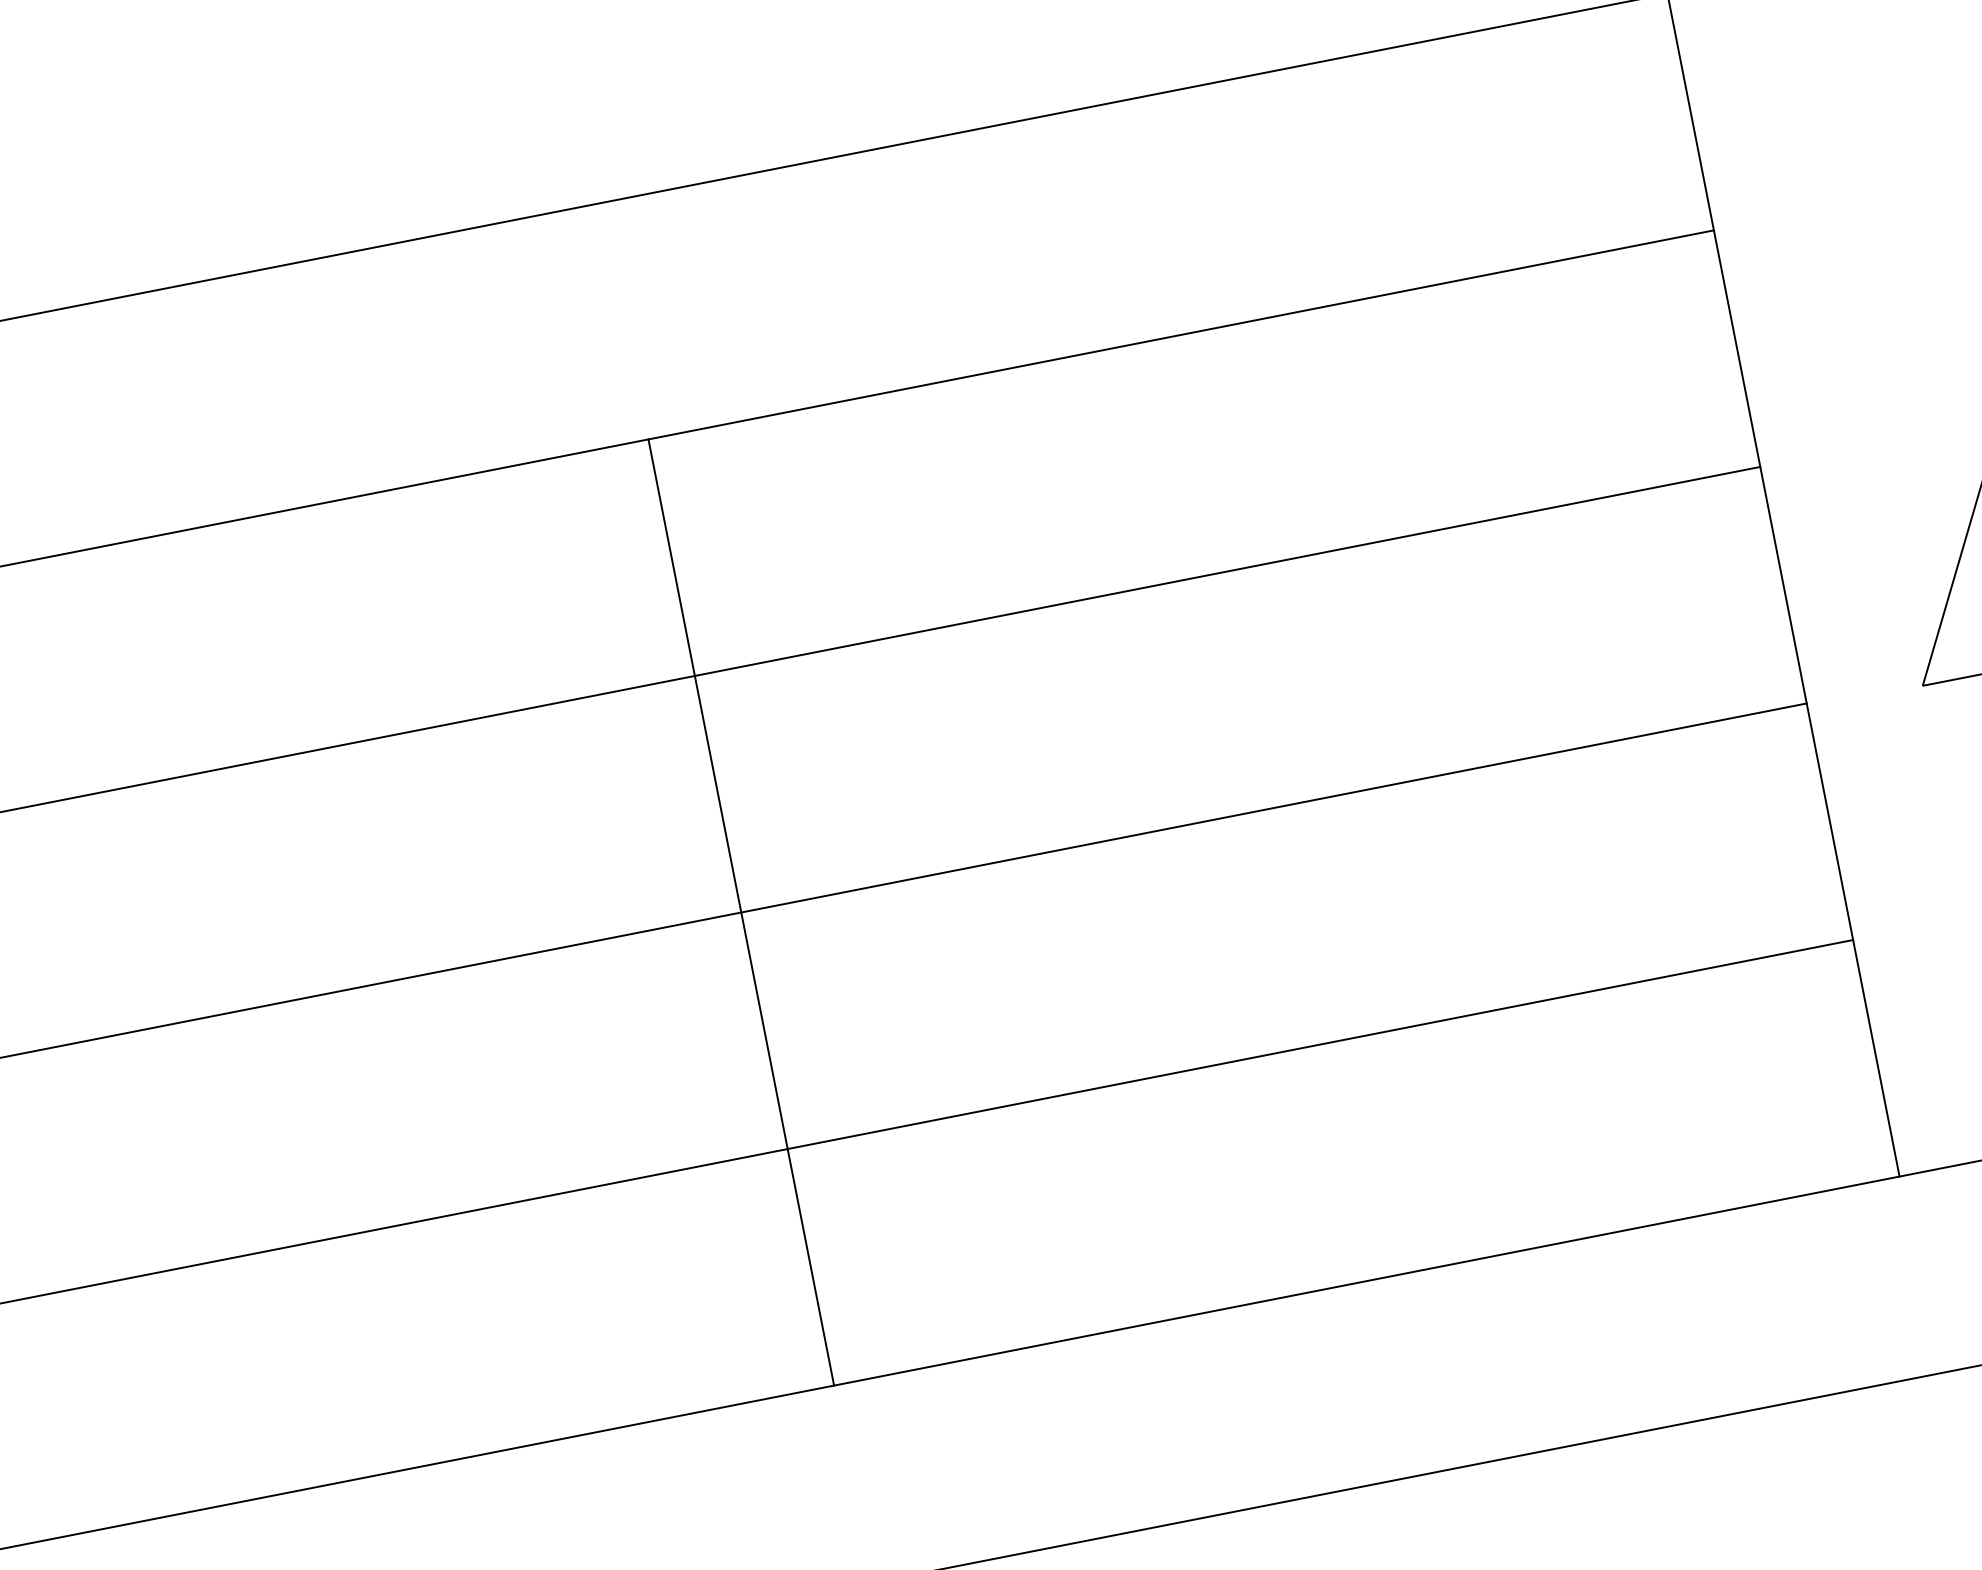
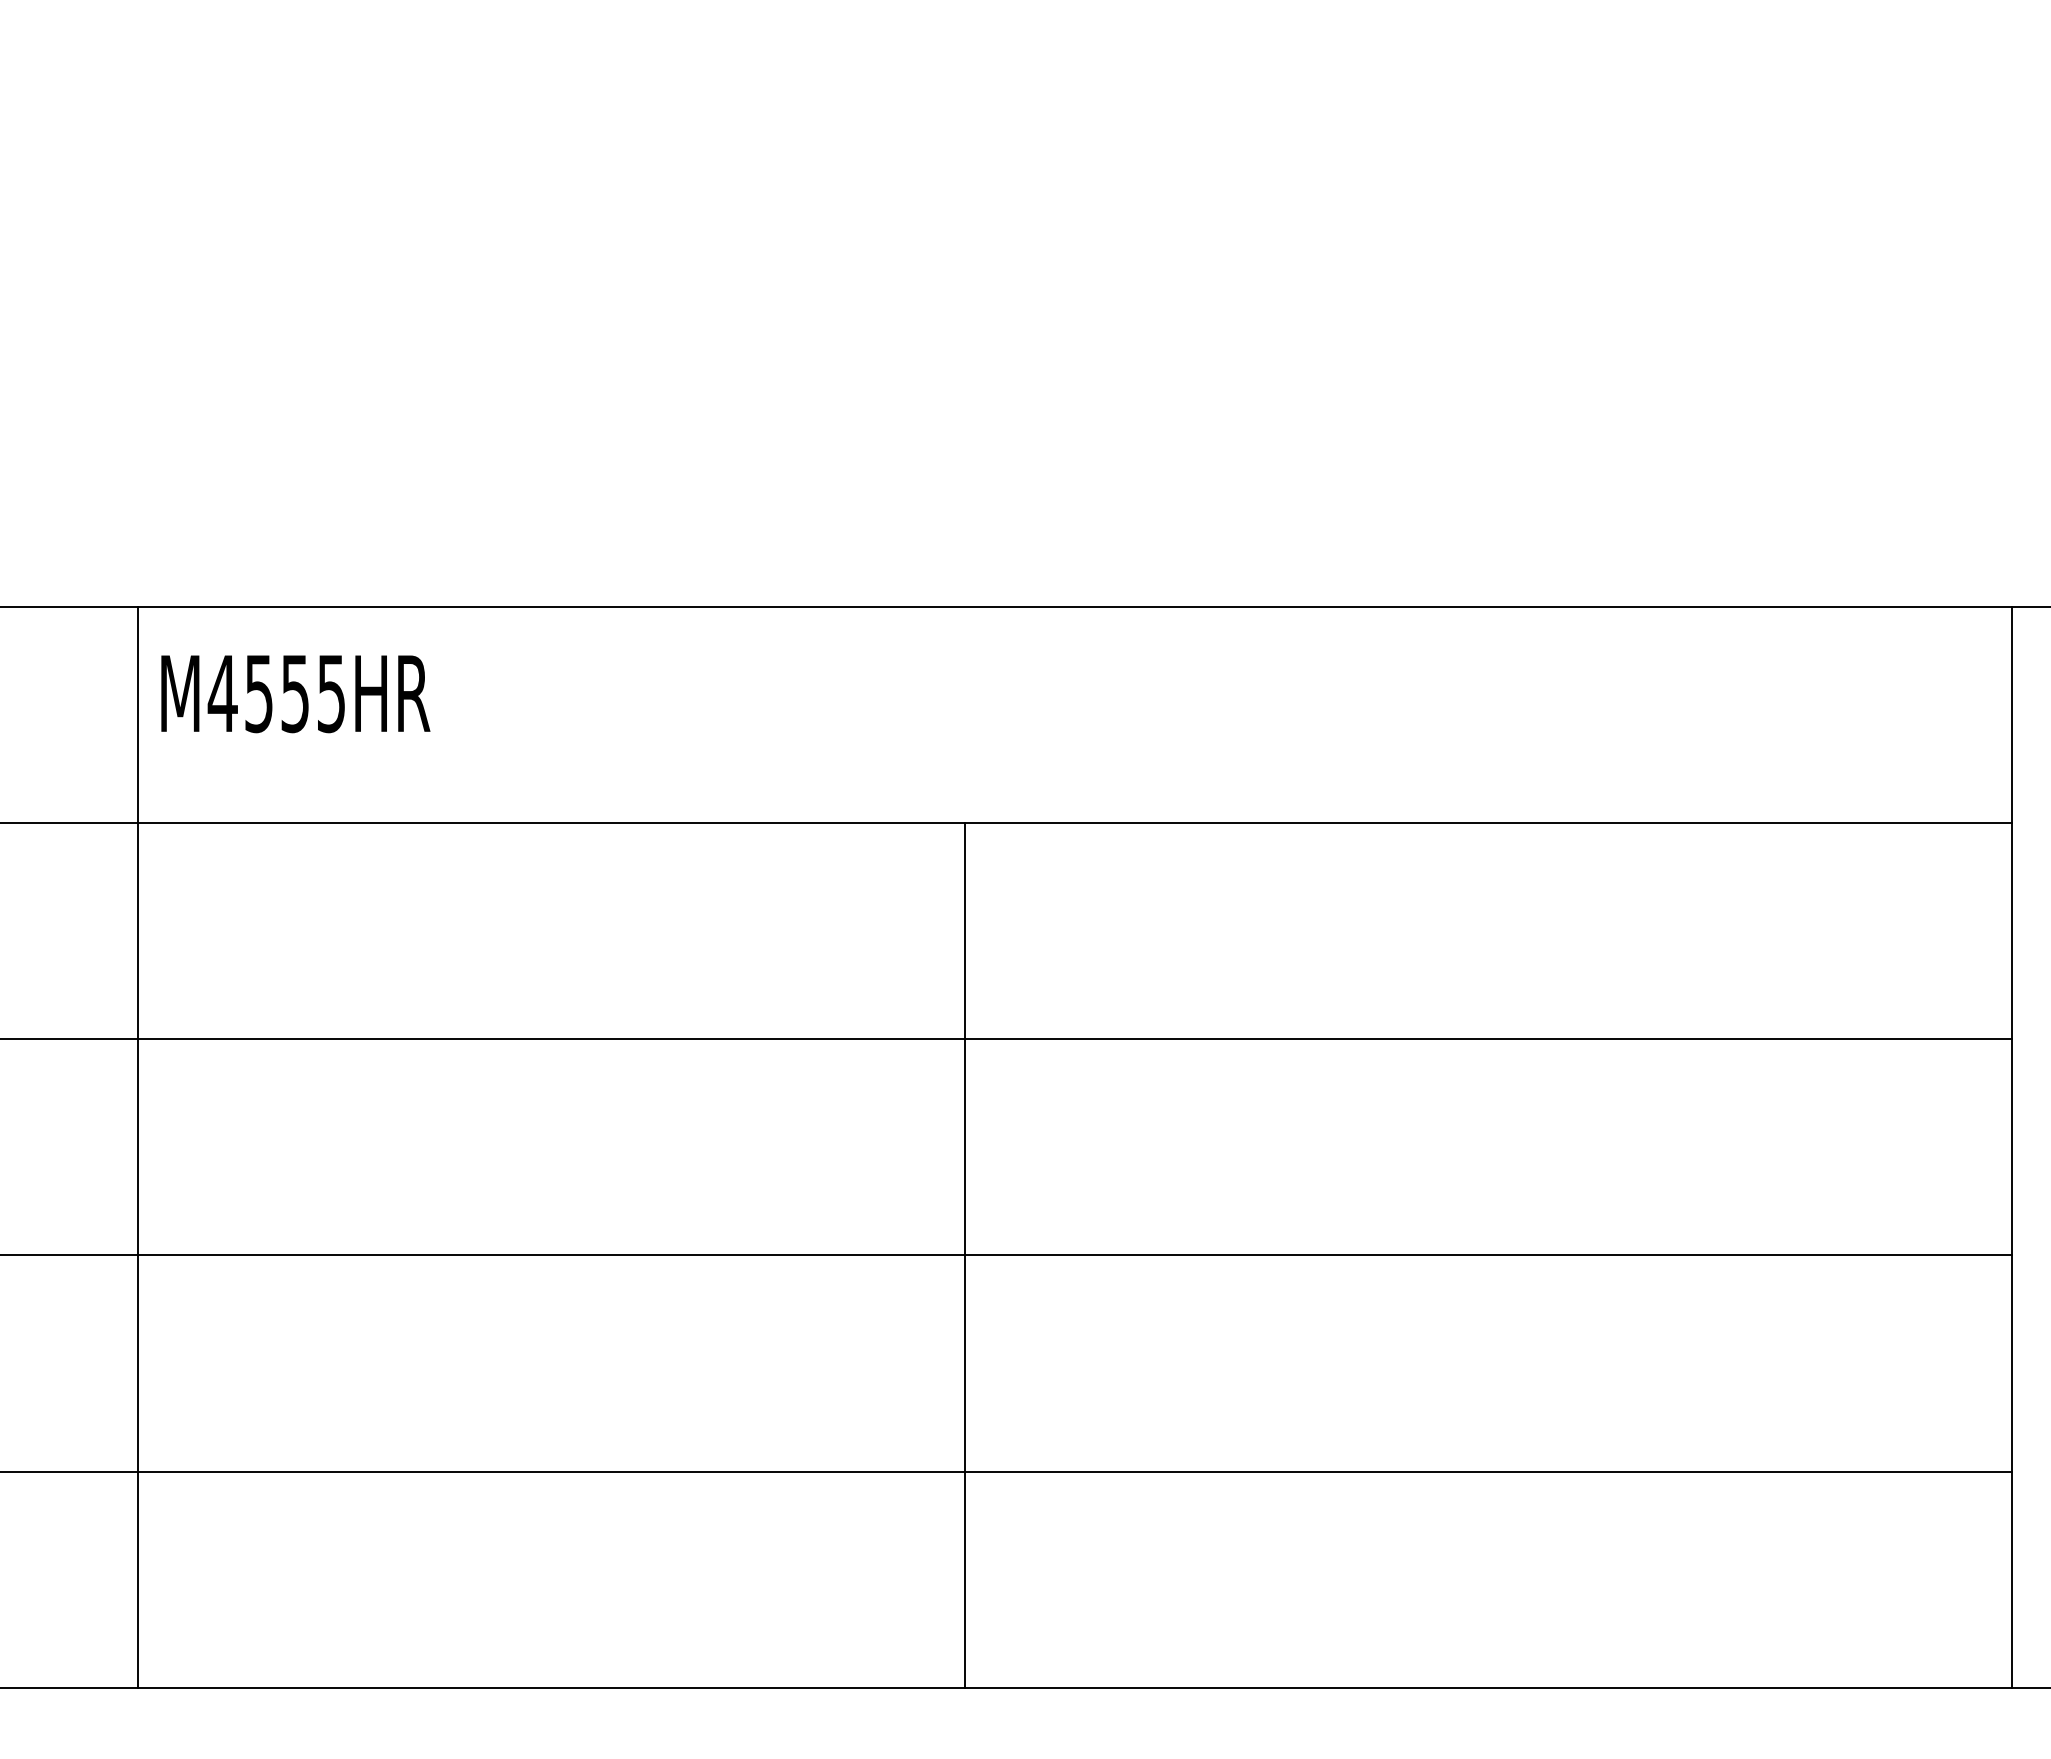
line: (741, 912) -> (965, 1255), moved

